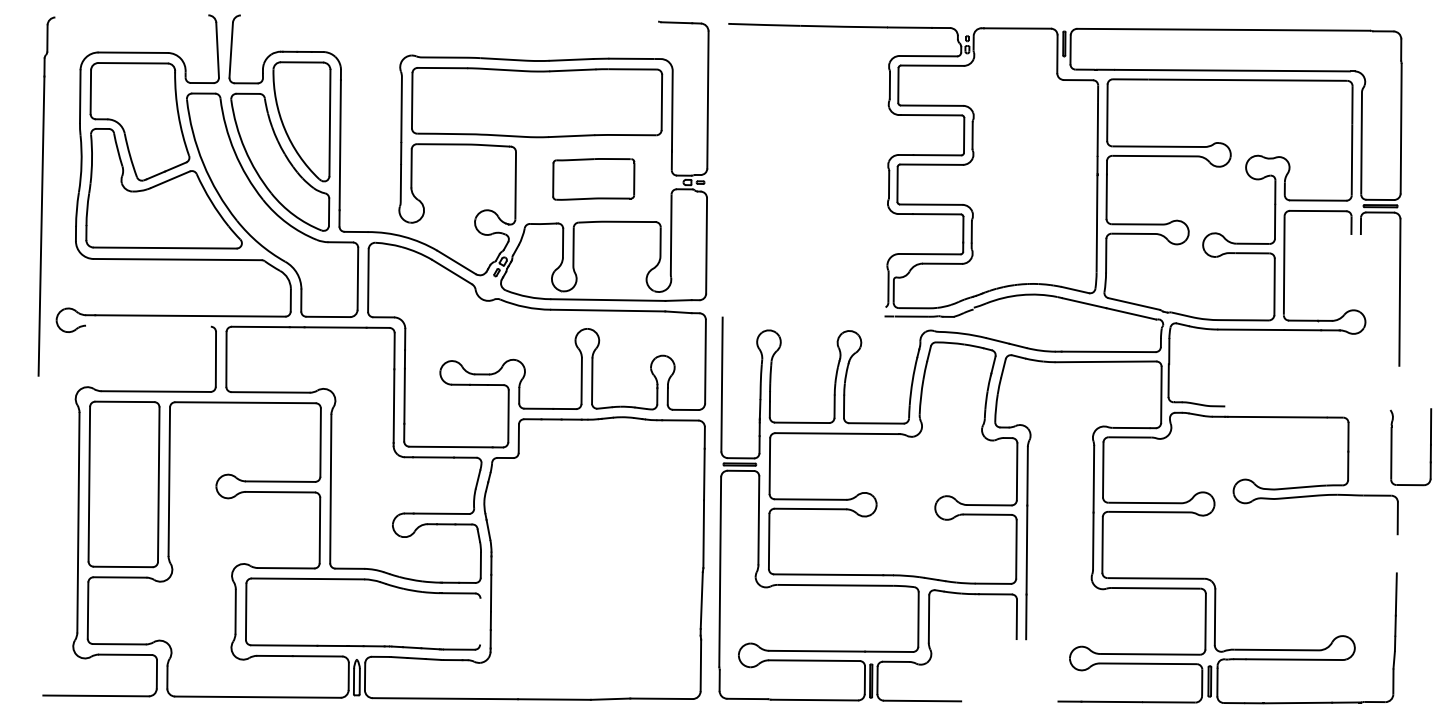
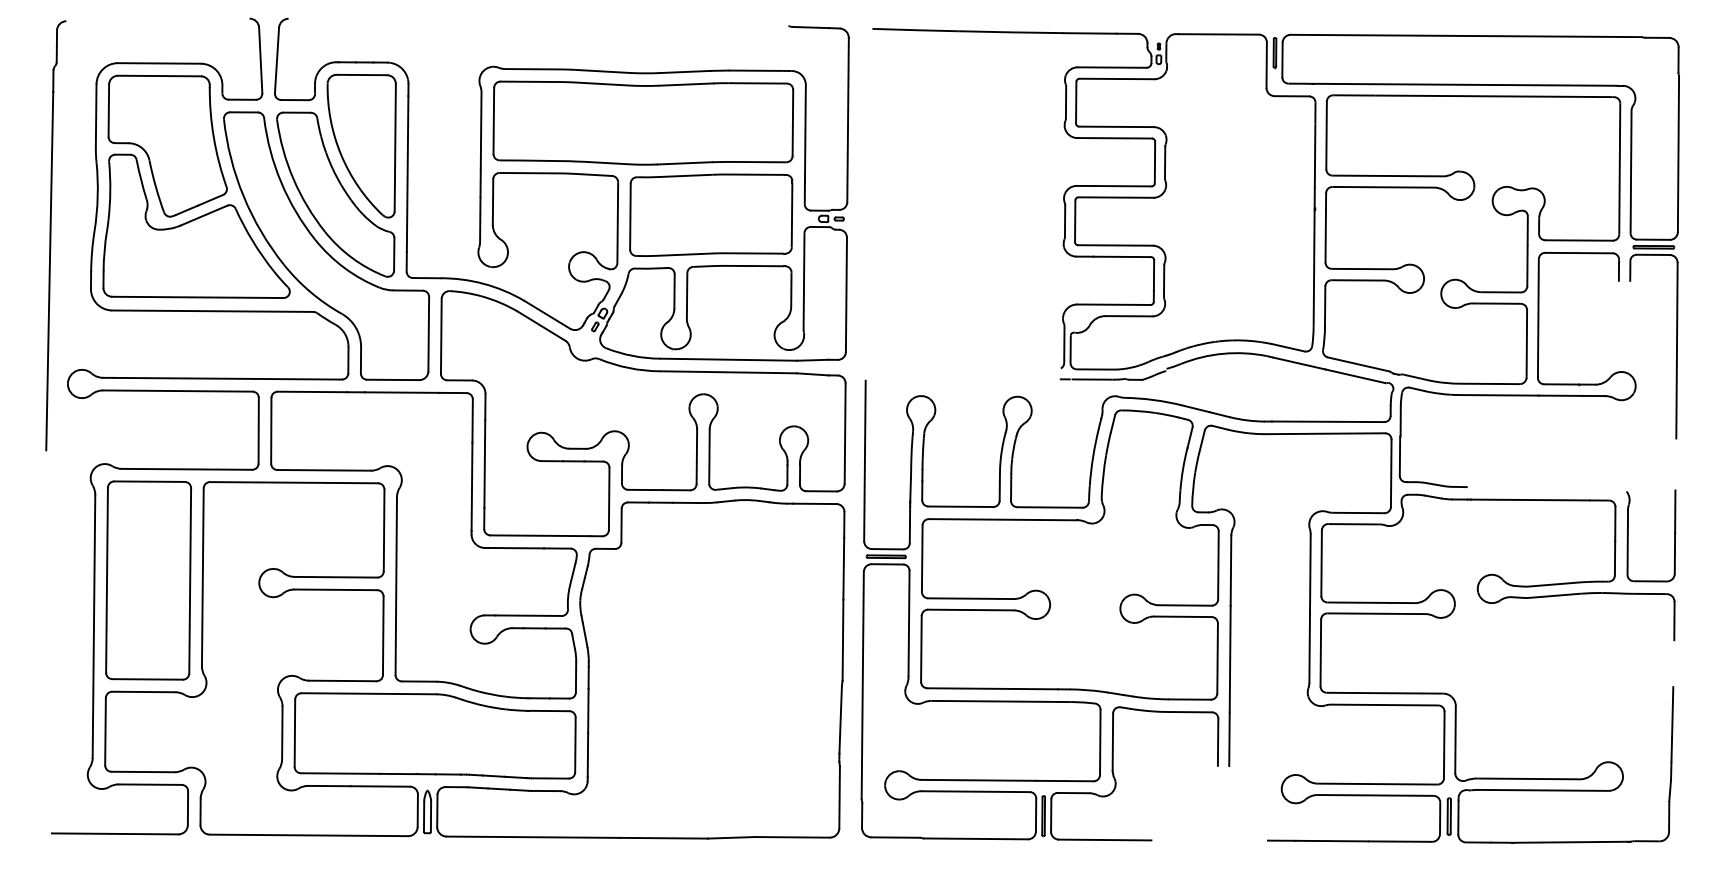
part: (593, 178) -> (711, 214), size x1.67
line: (148, 325) -> (177, 390), added
part: (1392, 446) -> (1628, 535), moved
line: (480, 621) -> (575, 744), added

